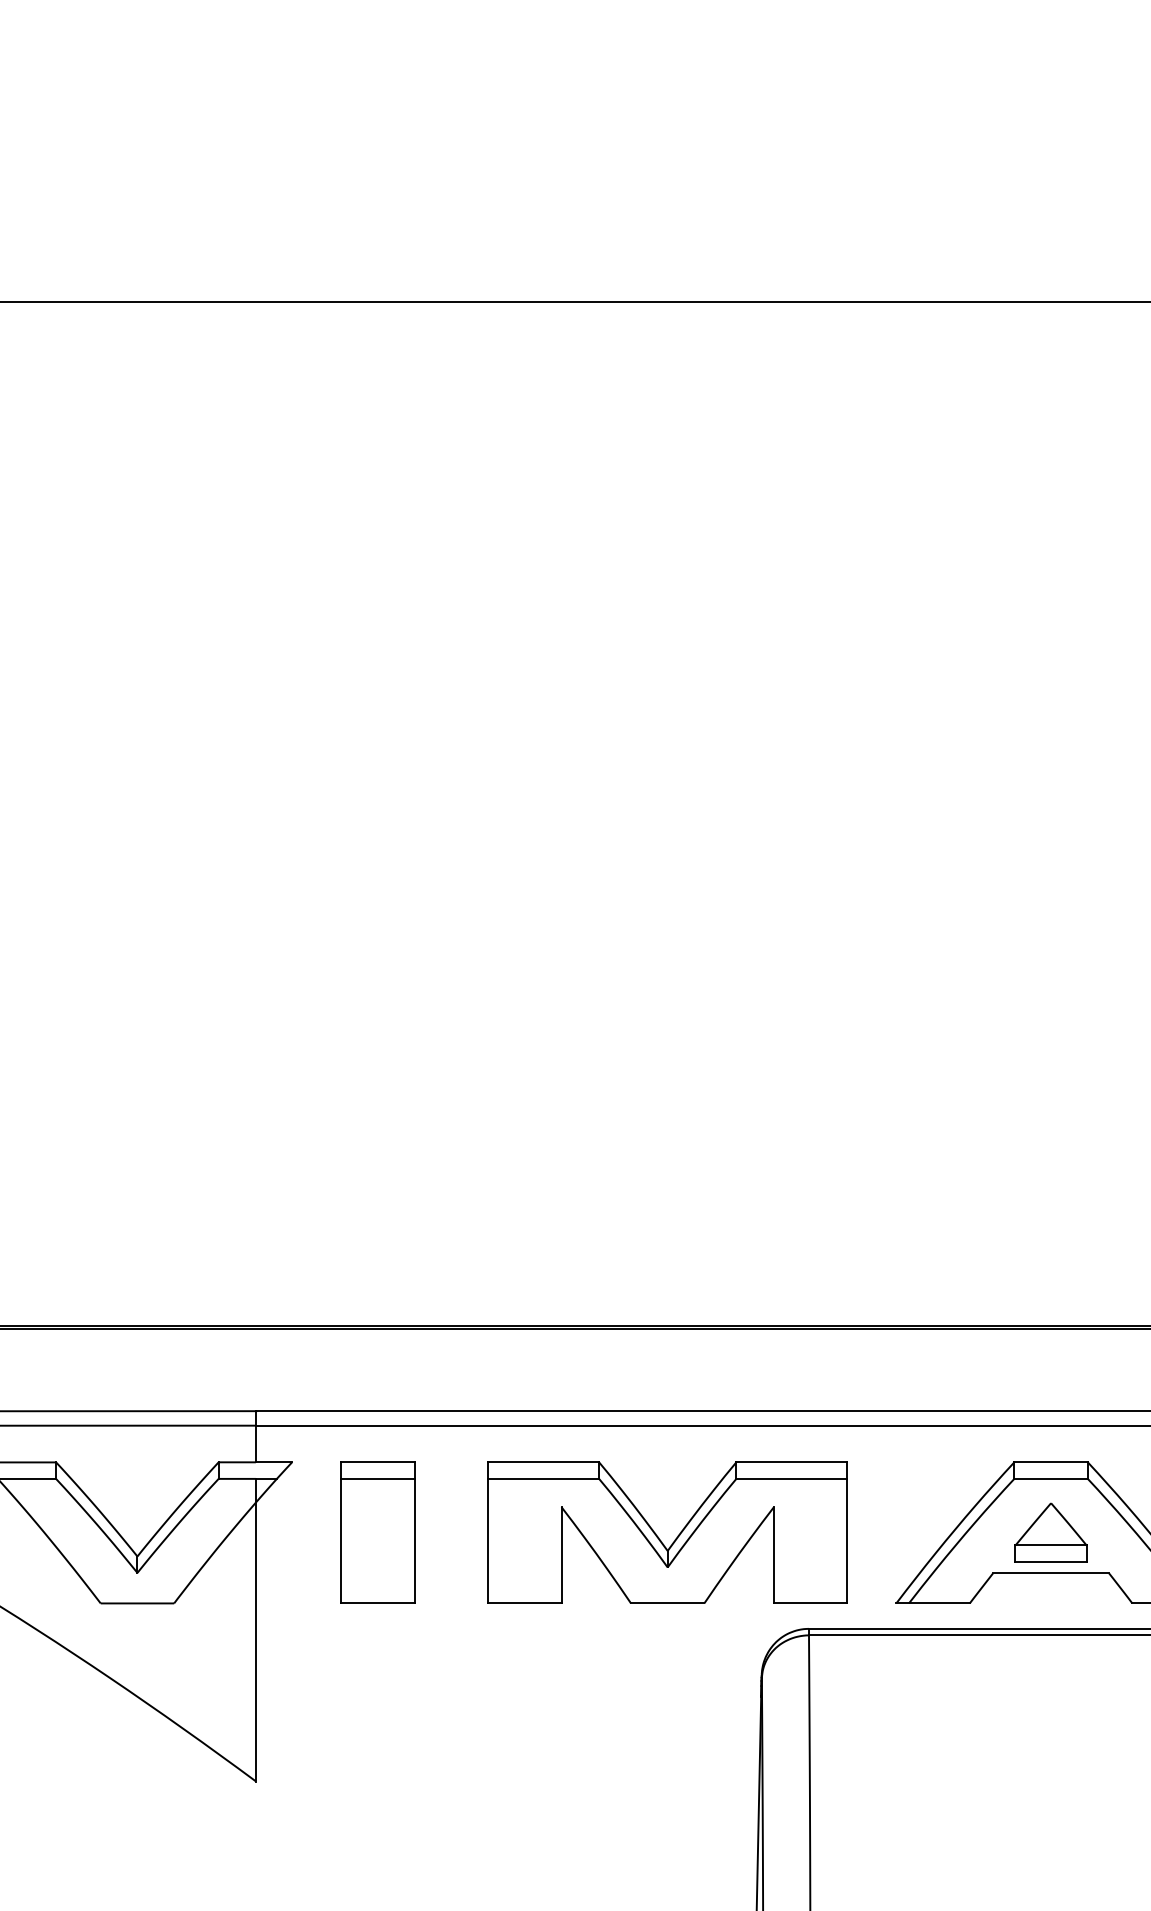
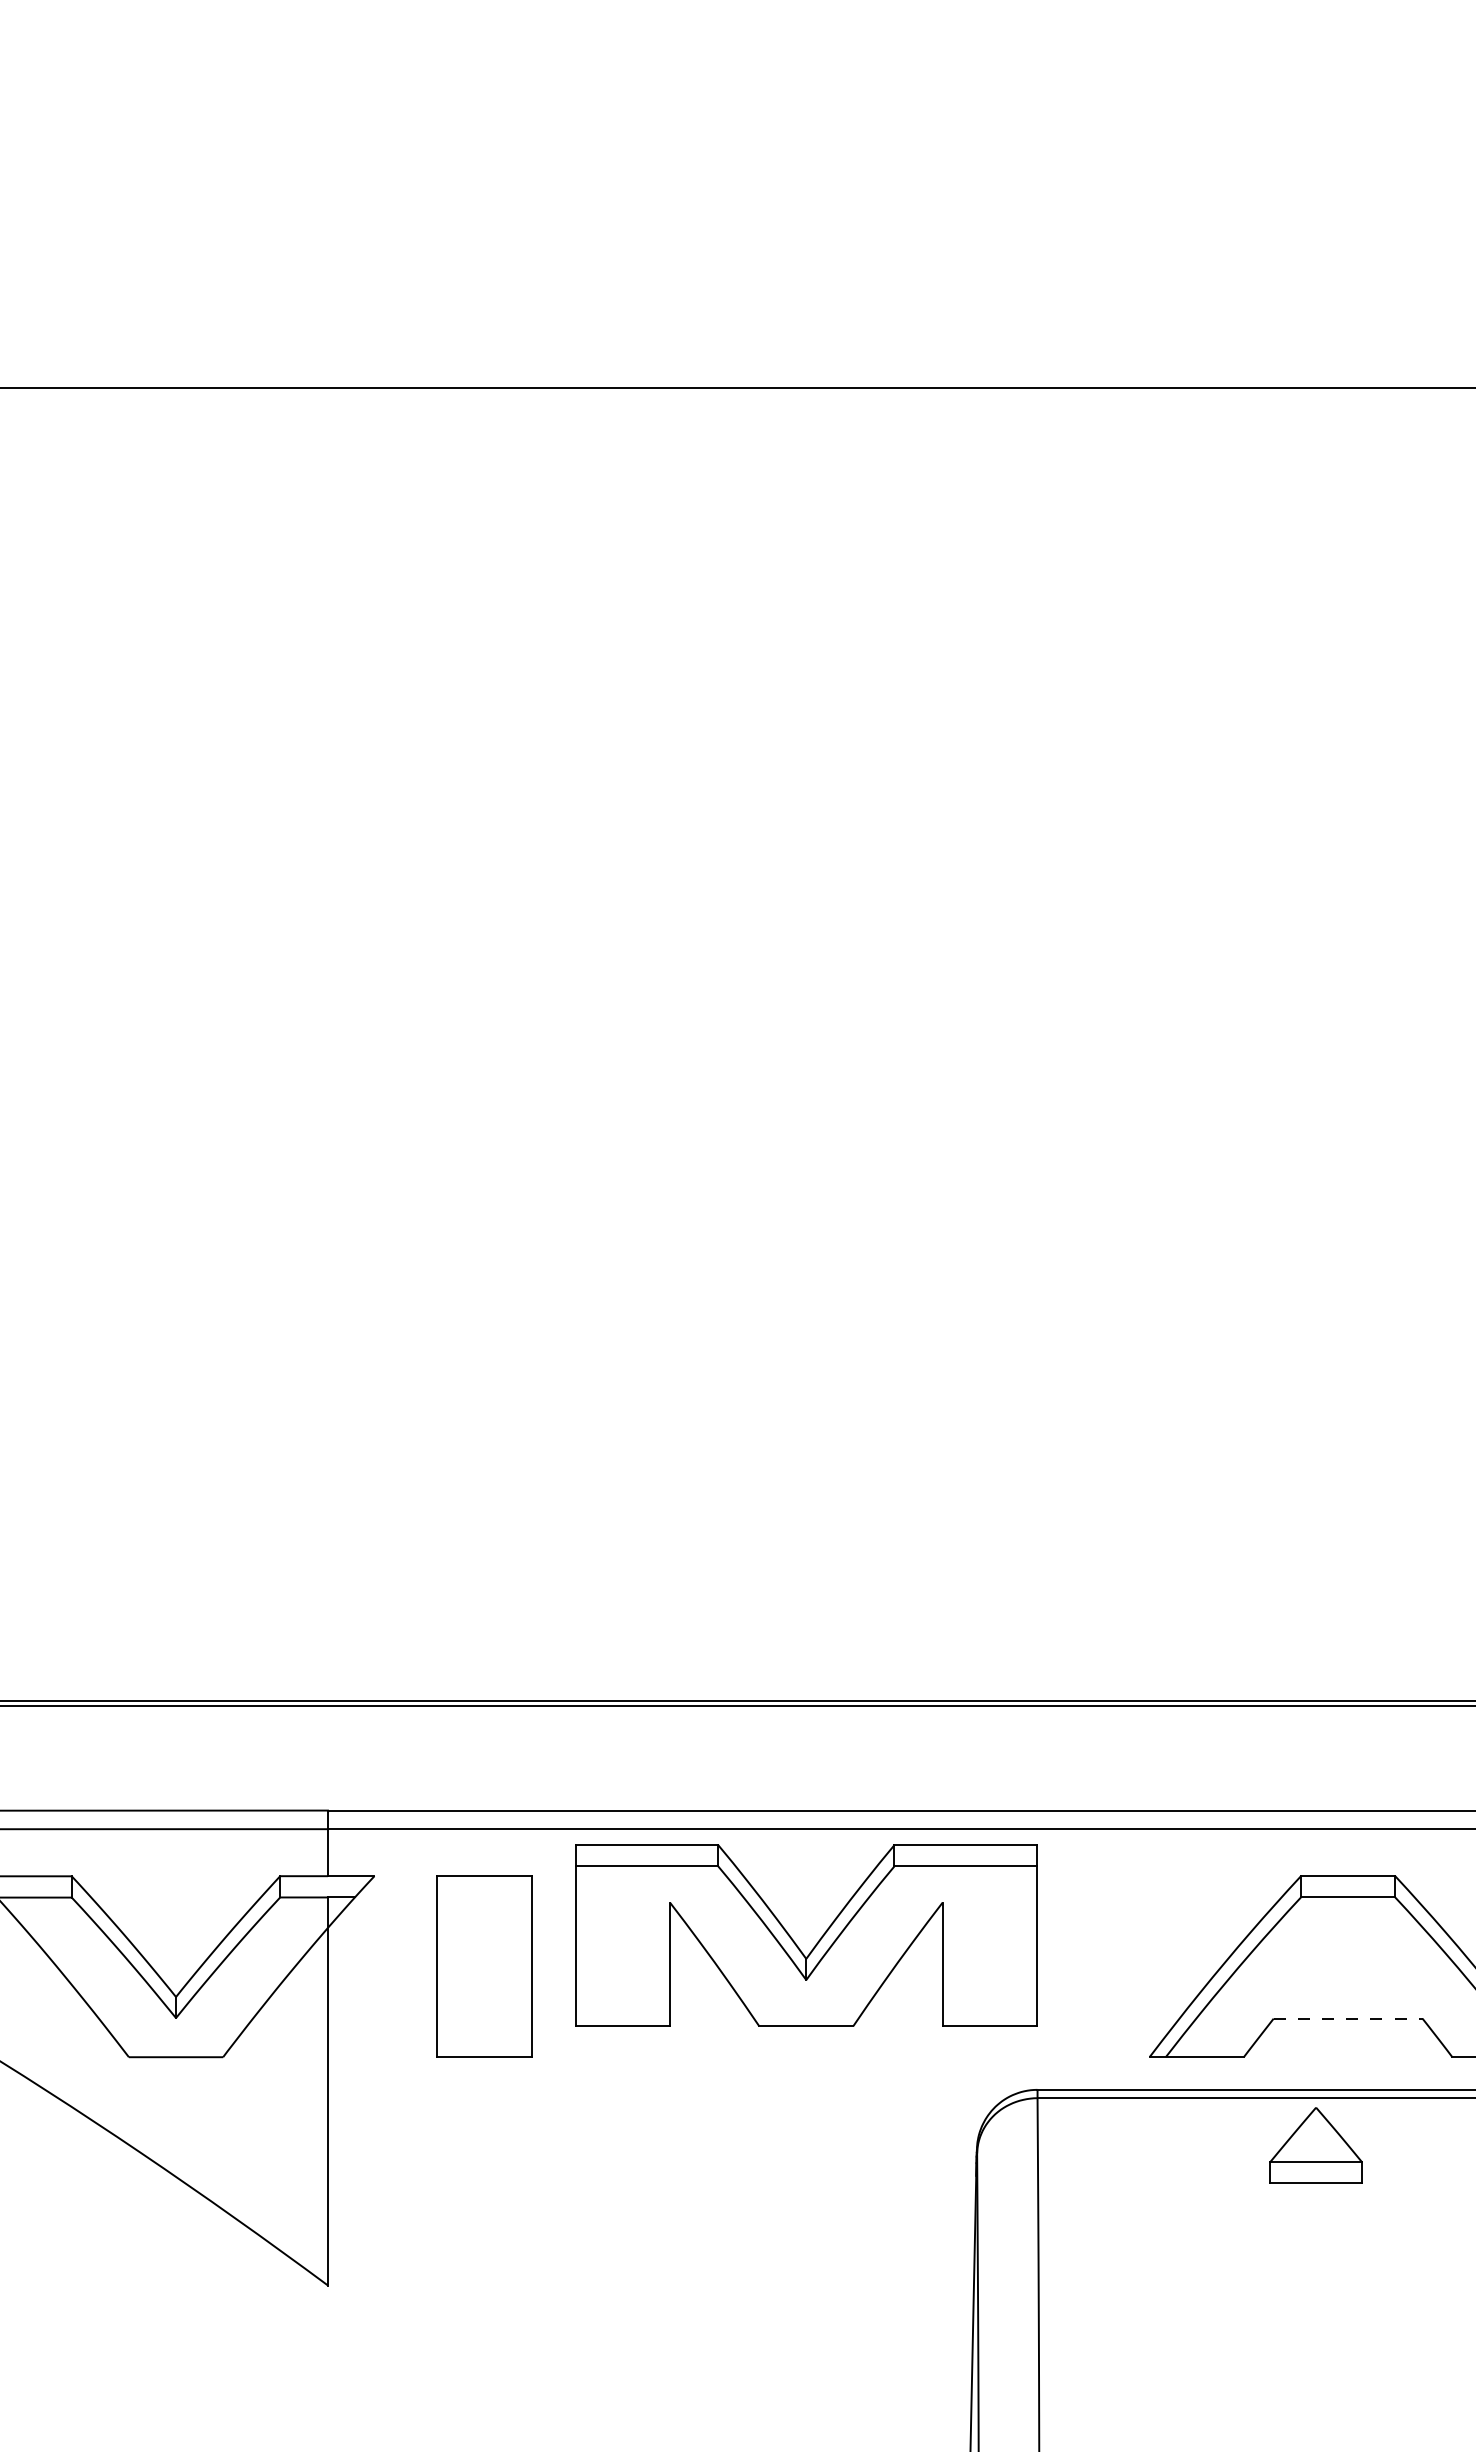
line: (377, 1478) -> (484, 1897), removed
part: (1050, 1532) -> (1315, 2145), moved
part: (676, 1537) -> (817, 1941), moved
line: (1051, 1573) -> (1348, 2018), solid -> dashed

